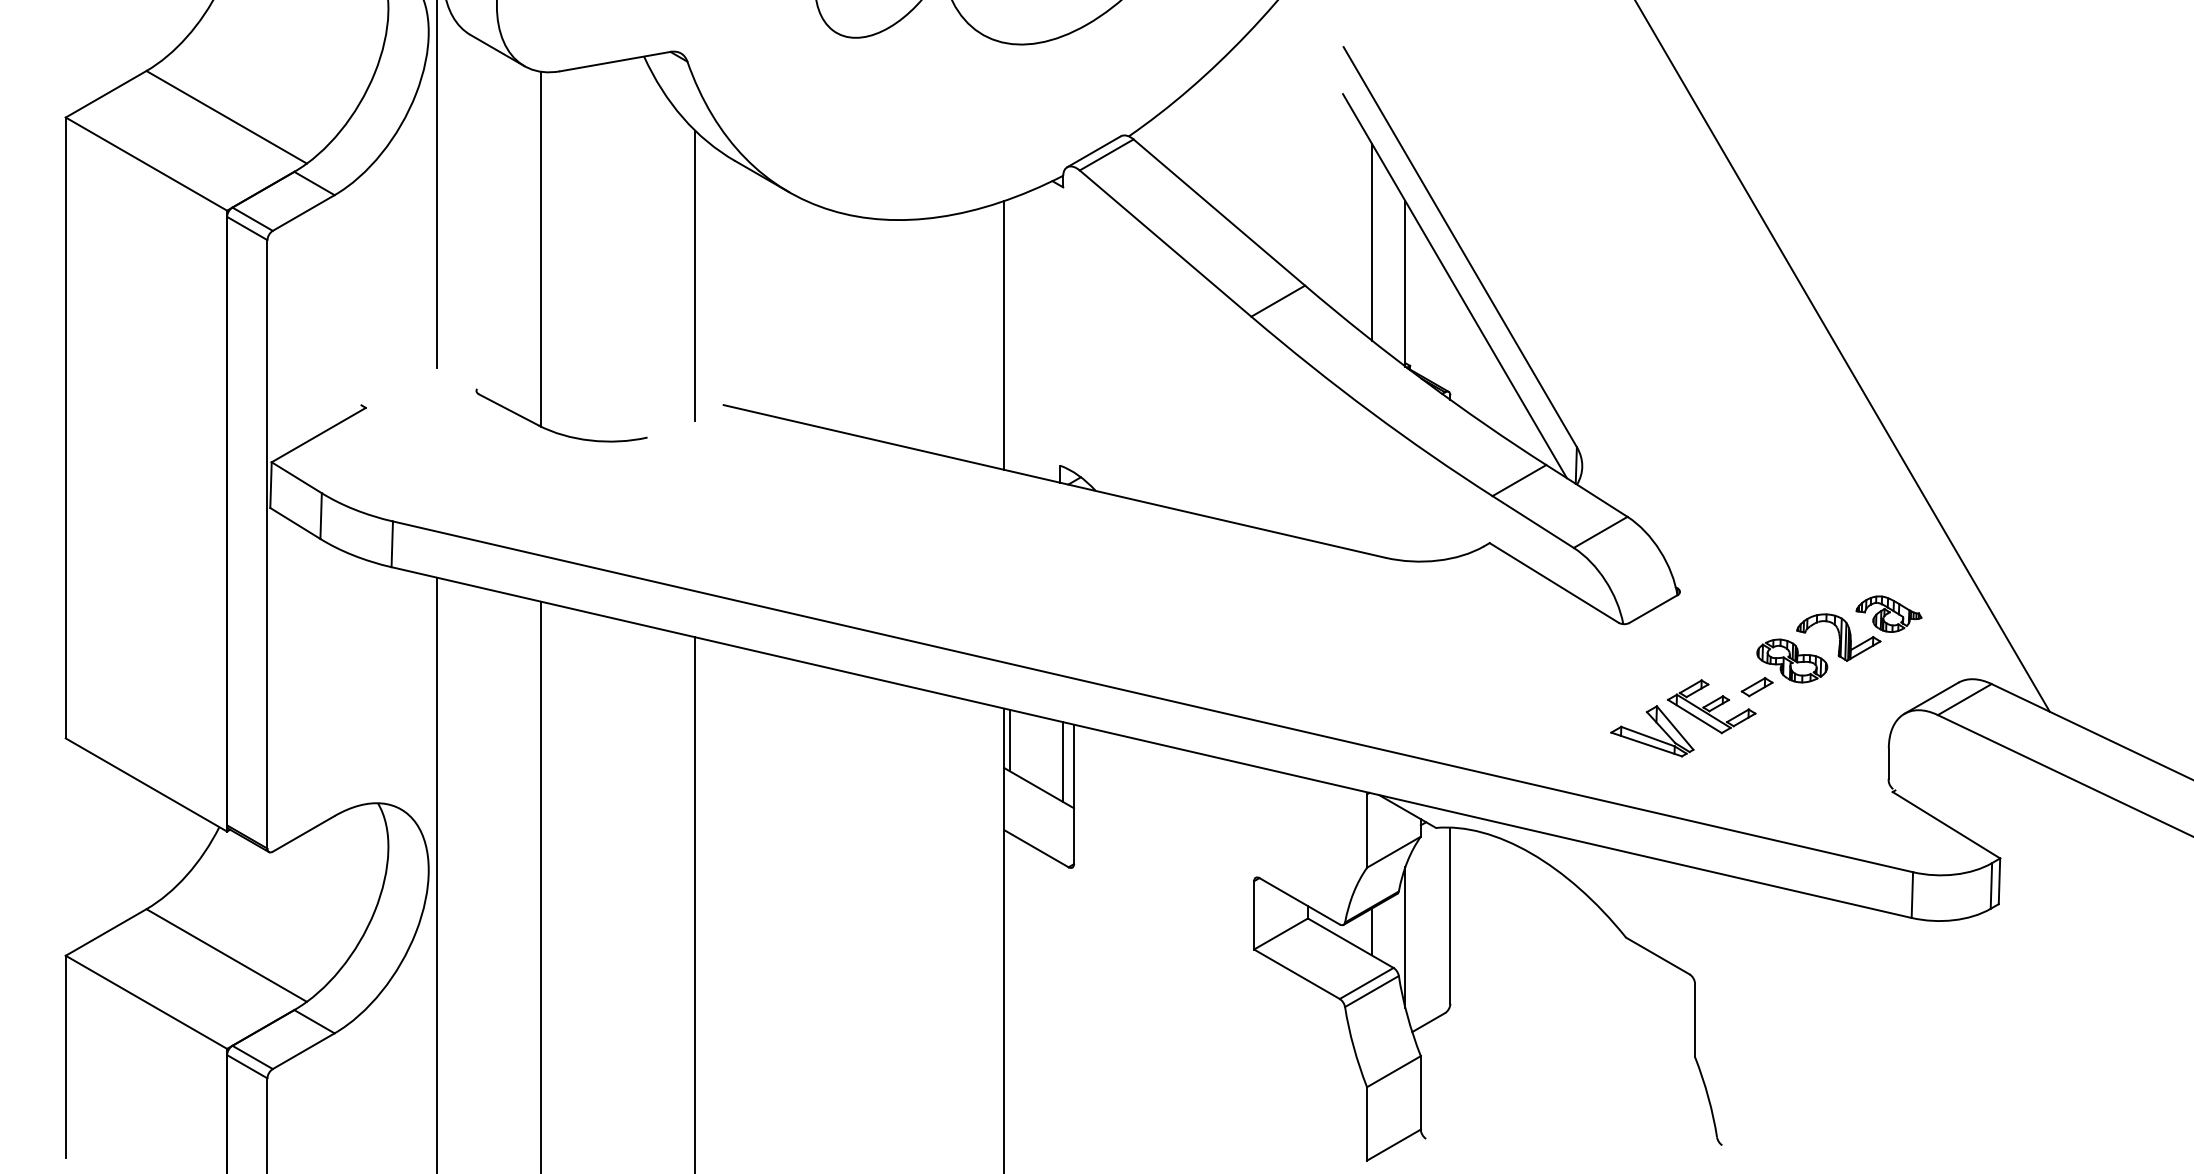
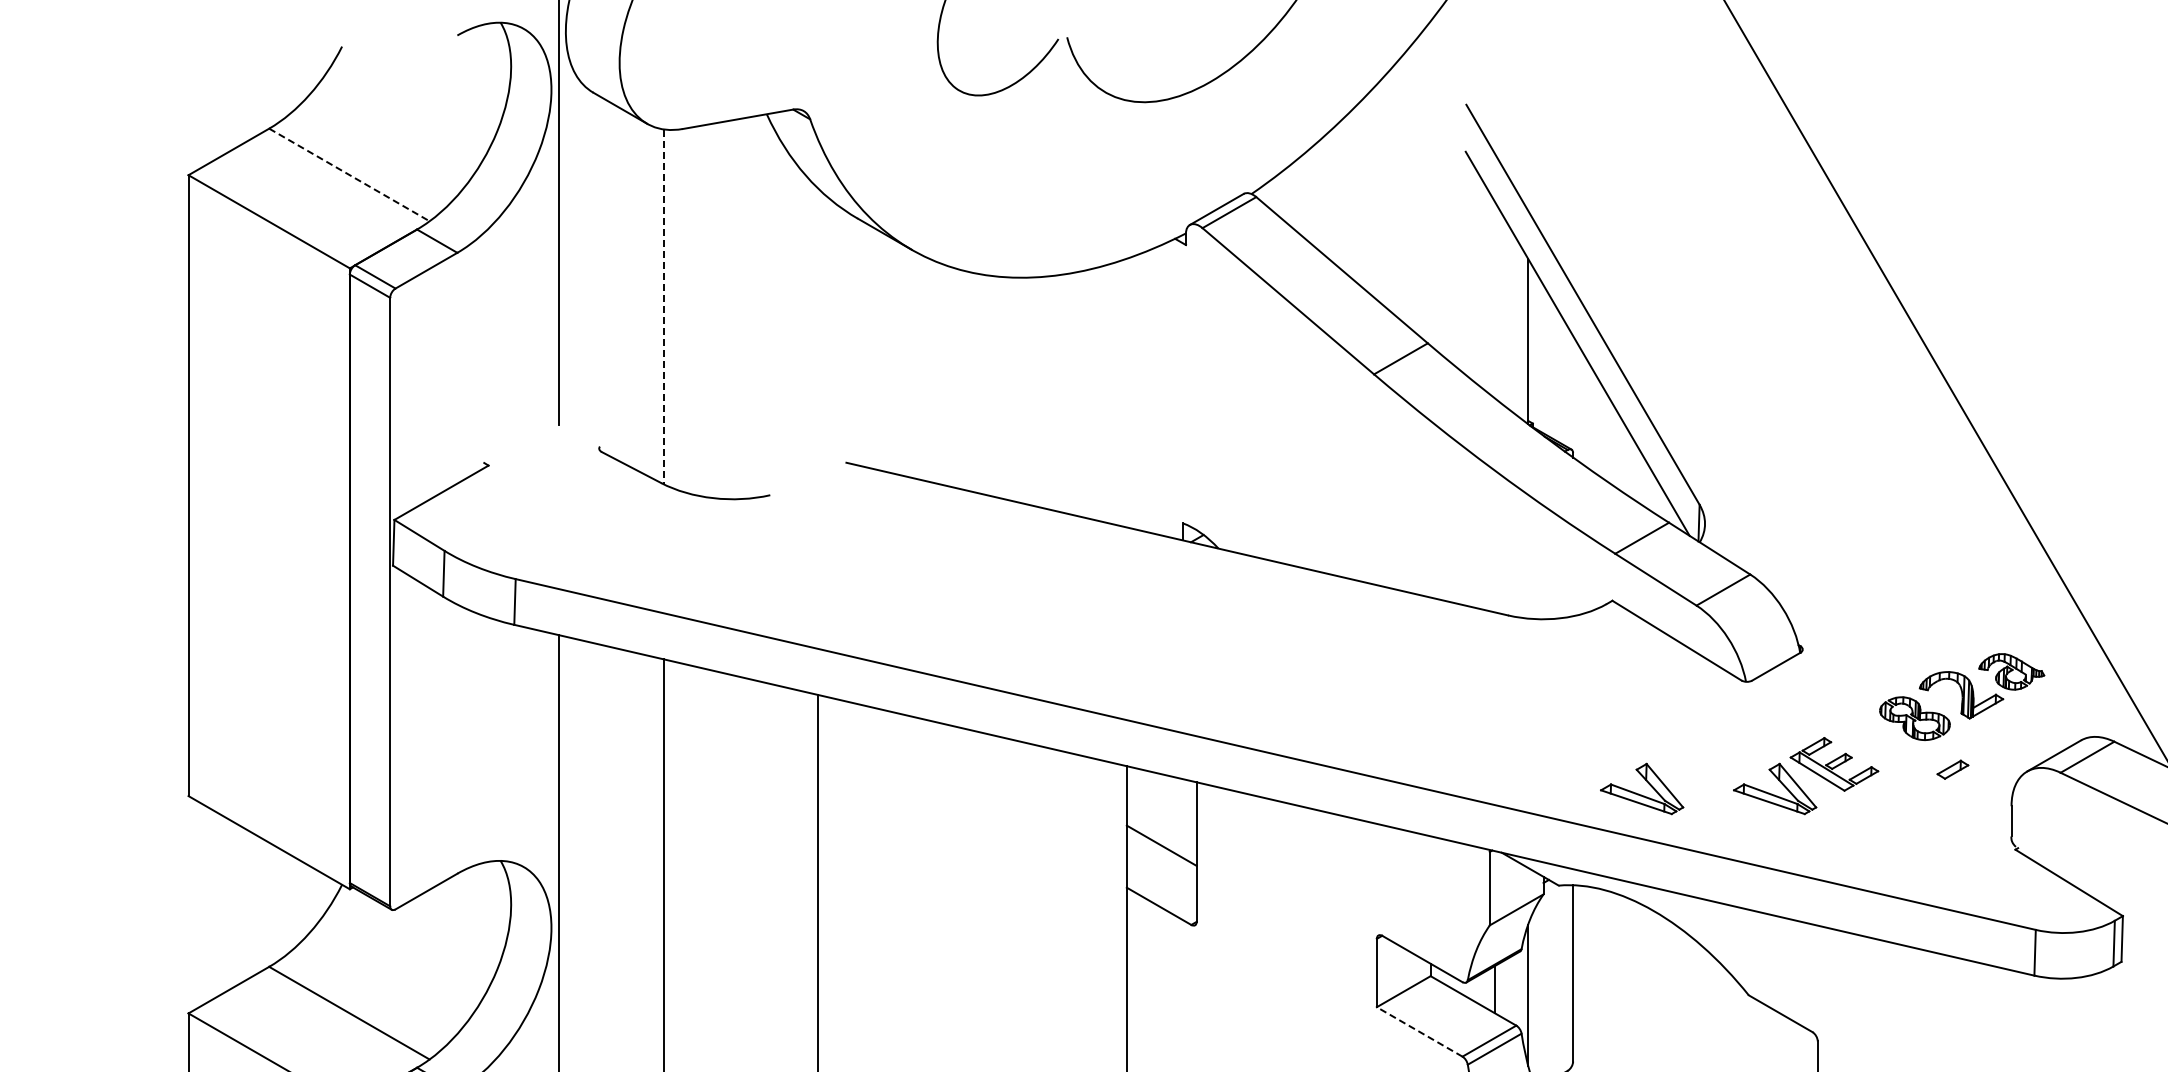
line: (226, 117) -> (349, 175), solid -> dashed
line: (1371, 241) -> (1494, 299), removed
line: (541, 249) -> (664, 307), solid -> dashed
line: (695, 275) -> (818, 333), removed
line: (1004, 335) -> (1127, 393), removed
part: (1756, 687) -> (1952, 770), moved
part: (1519, 731) -> (1642, 789), added
line: (1009, 740) -> (1132, 798), removed
line: (1063, 762) -> (1186, 820), removed
line: (1296, 974) -> (1419, 1032), solid -> dashed

